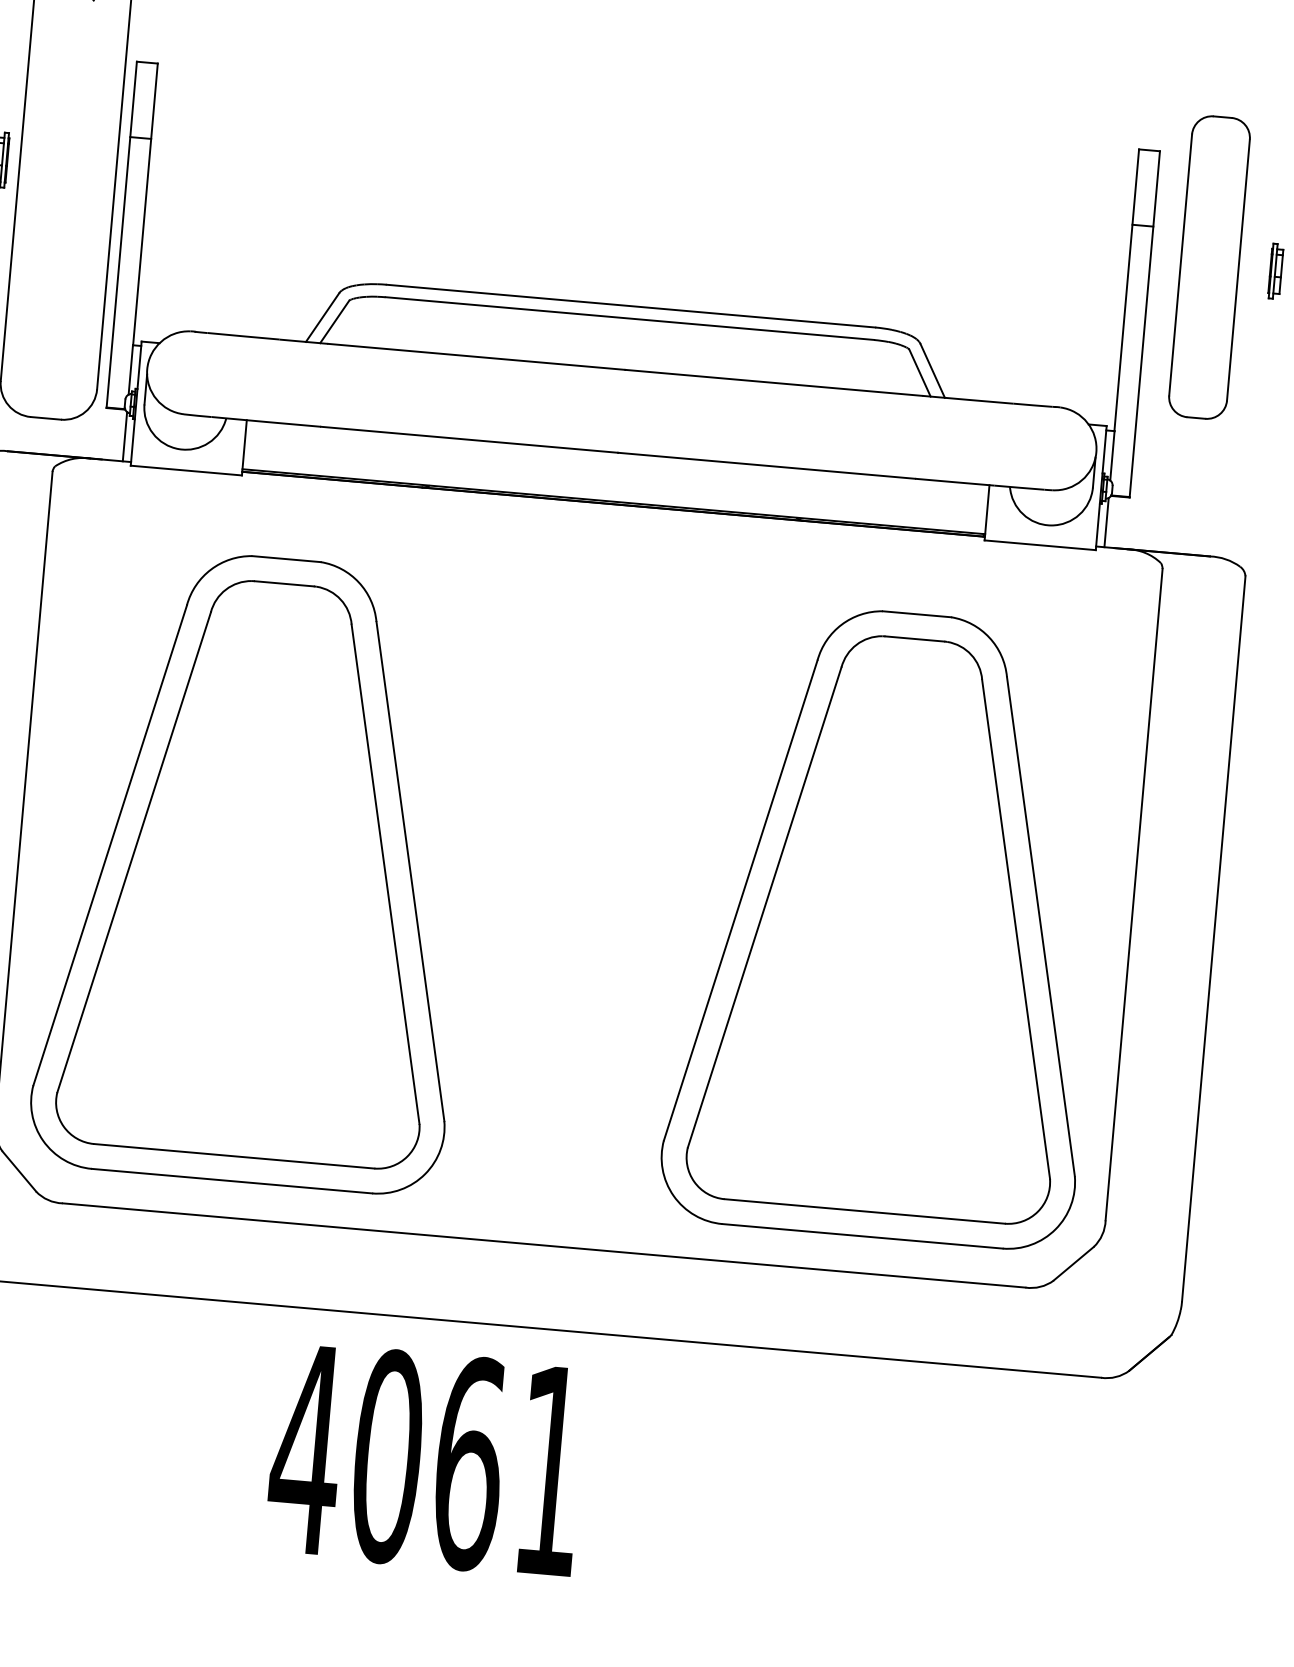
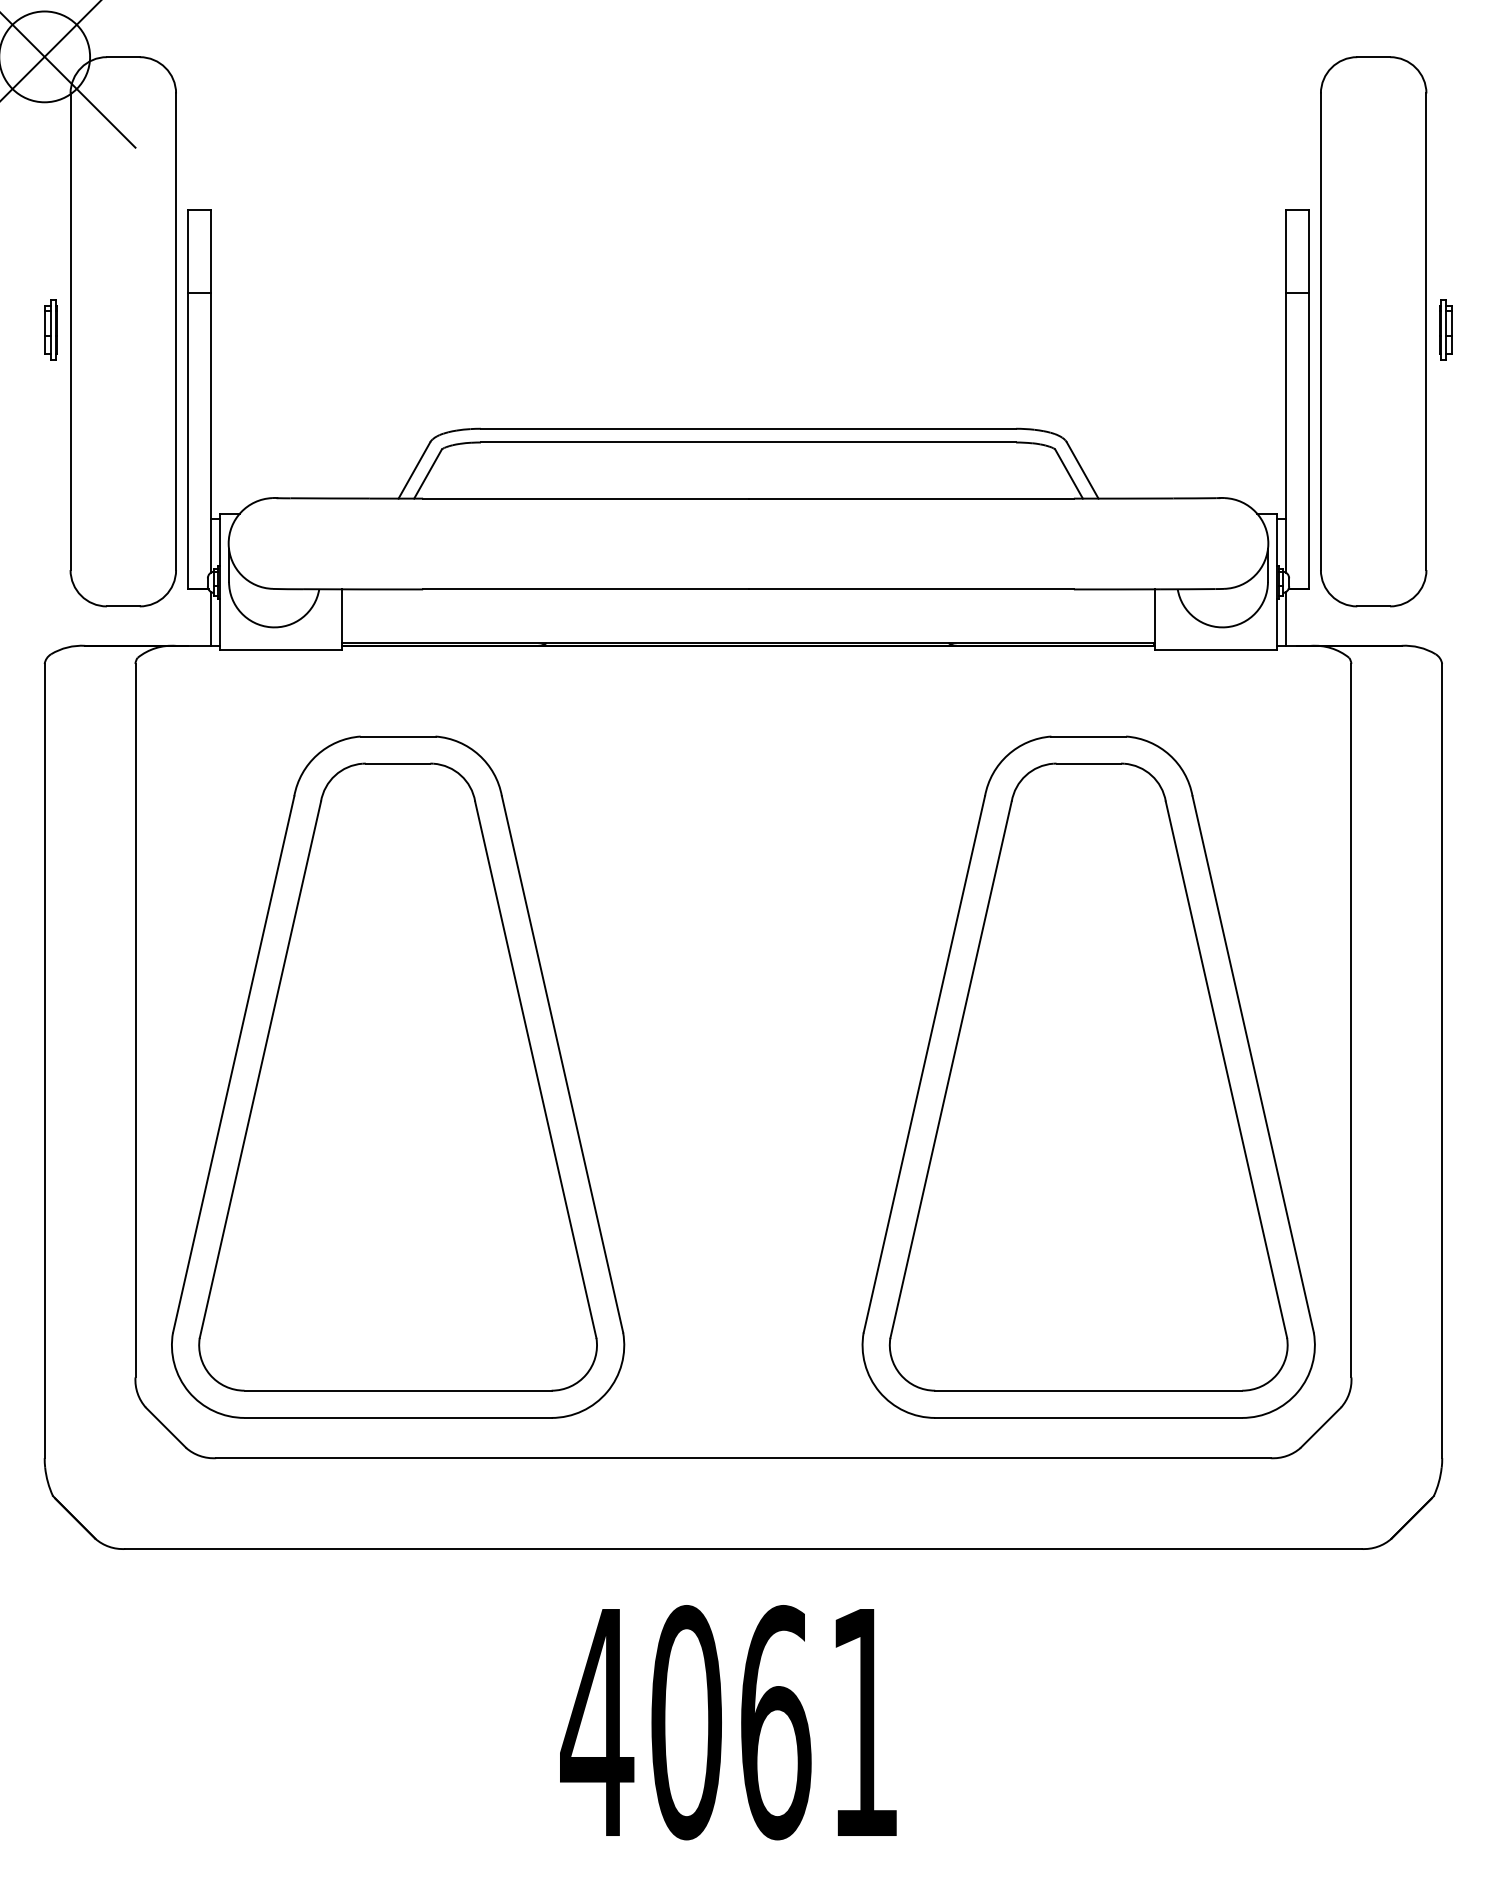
part: (1209, 267) -> (1373, 331), size x1.67
text: (426, 1459) -> (728, 1722), moved

